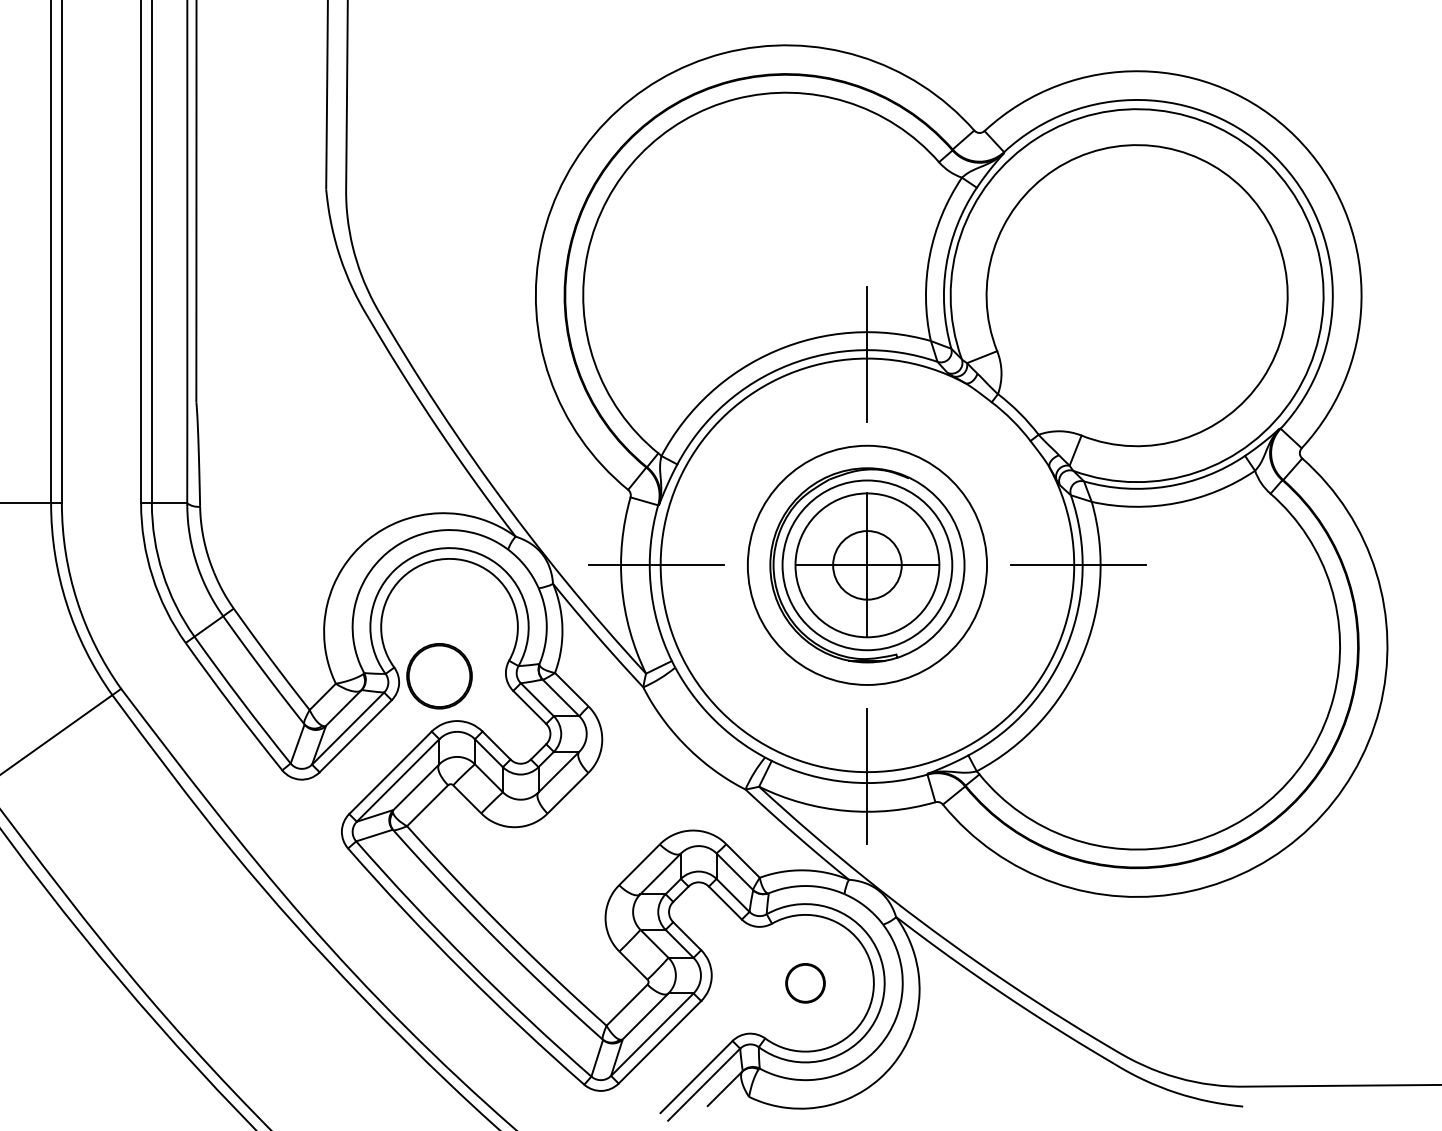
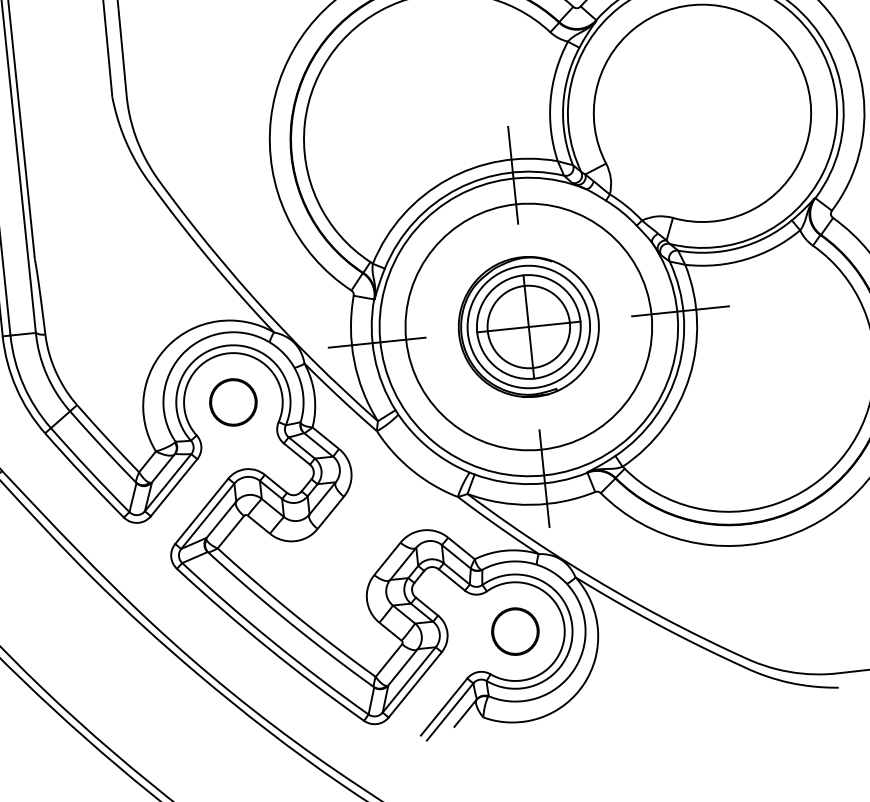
circle: (867, 565) -> (528, 327), size x1.43
circle: (867, 565) -> (528, 327), size x1.67
part: (439, 676) -> (233, 402), moved
part: (805, 983) -> (515, 631), size x1.67

